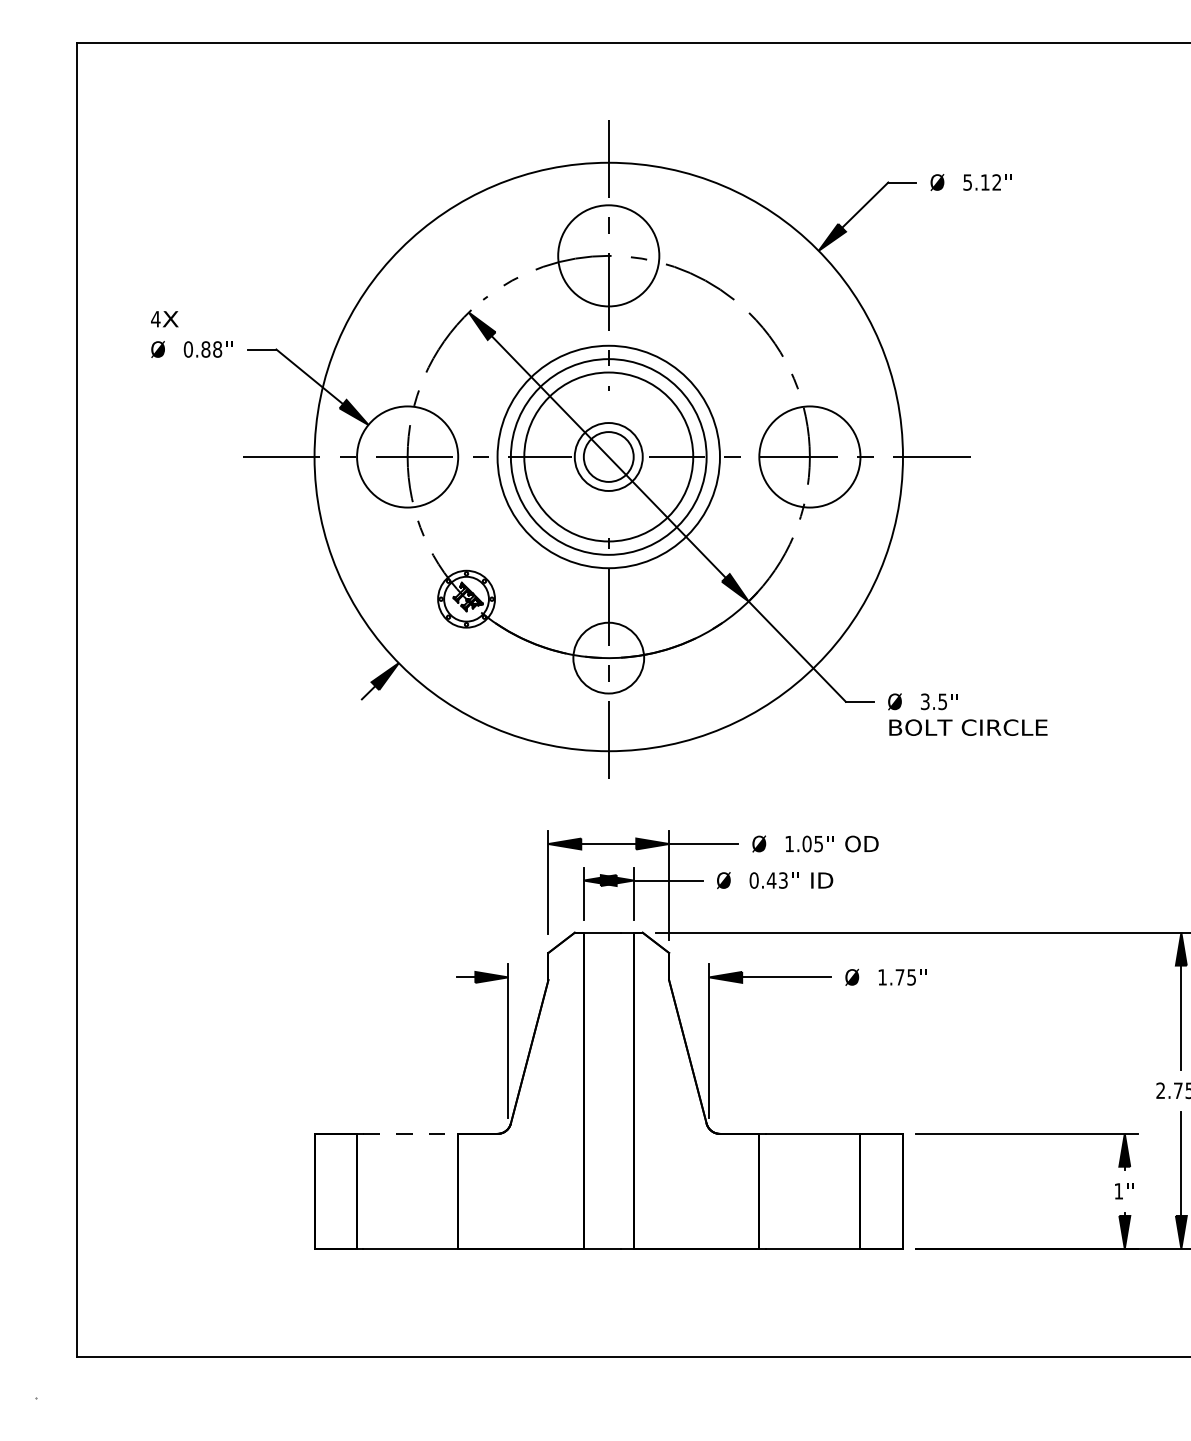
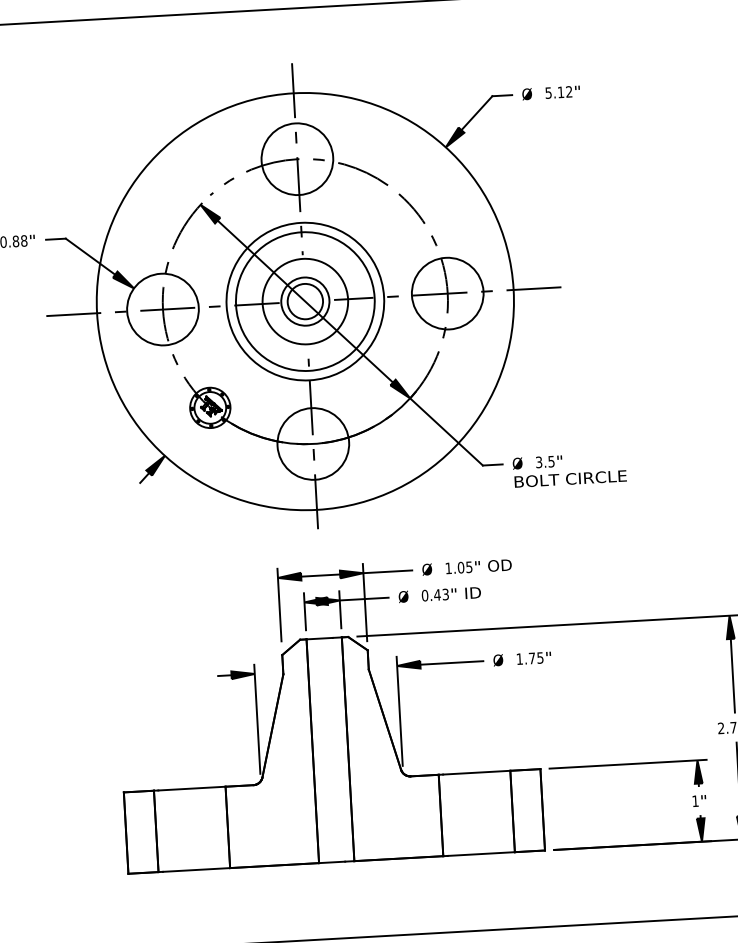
circle: (608, 456) -> (305, 301), size x0.71
circle: (608, 657) -> (313, 443), size x1.43
line: (411, 1133) -> (192, 788), dashed -> solid

